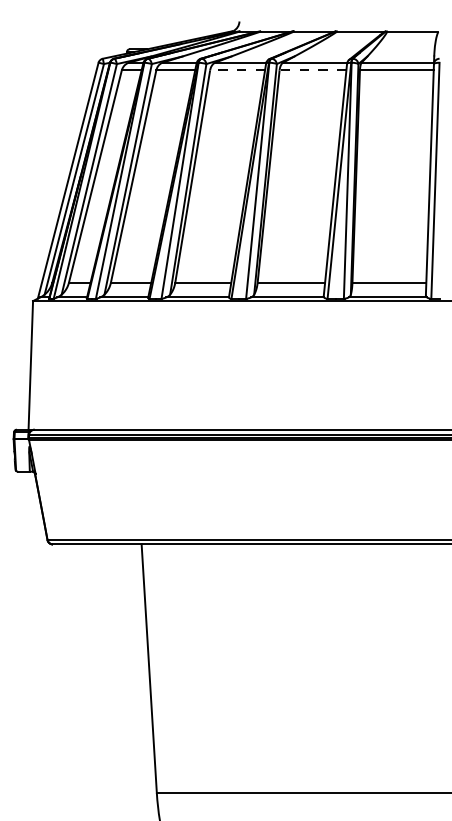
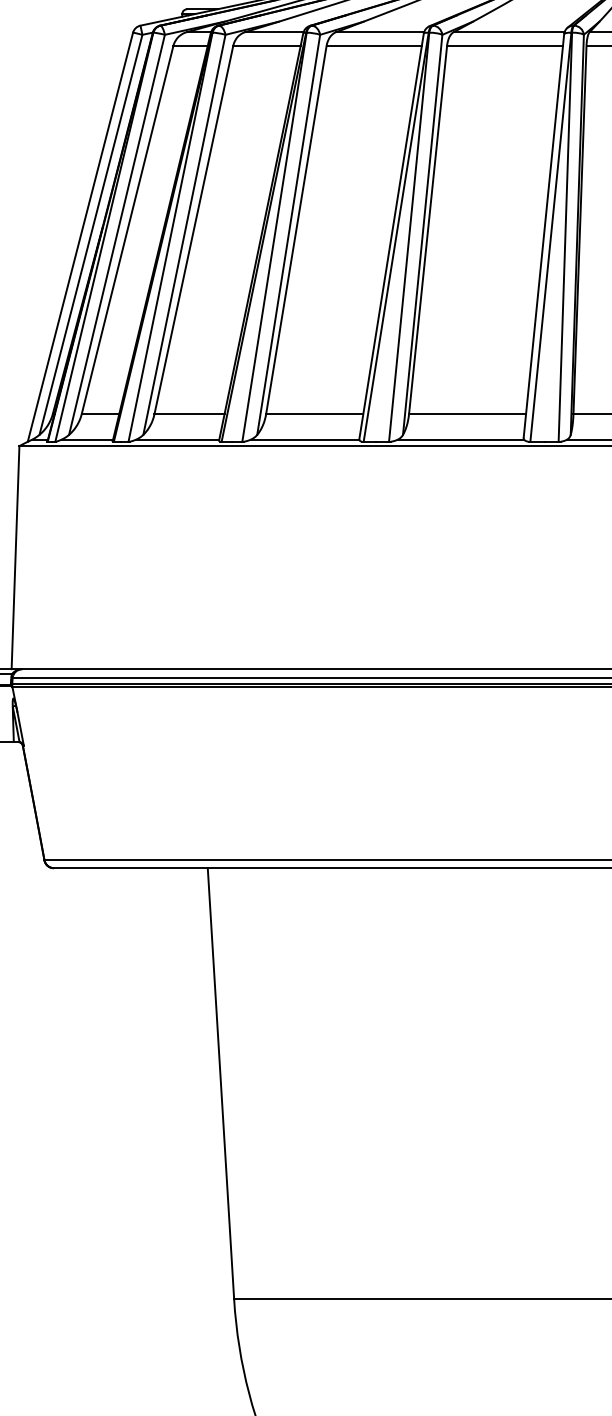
line: (237, 70) -> (374, 46), dashed -> solid
line: (312, 70) -> (504, 46), dashed -> solid

